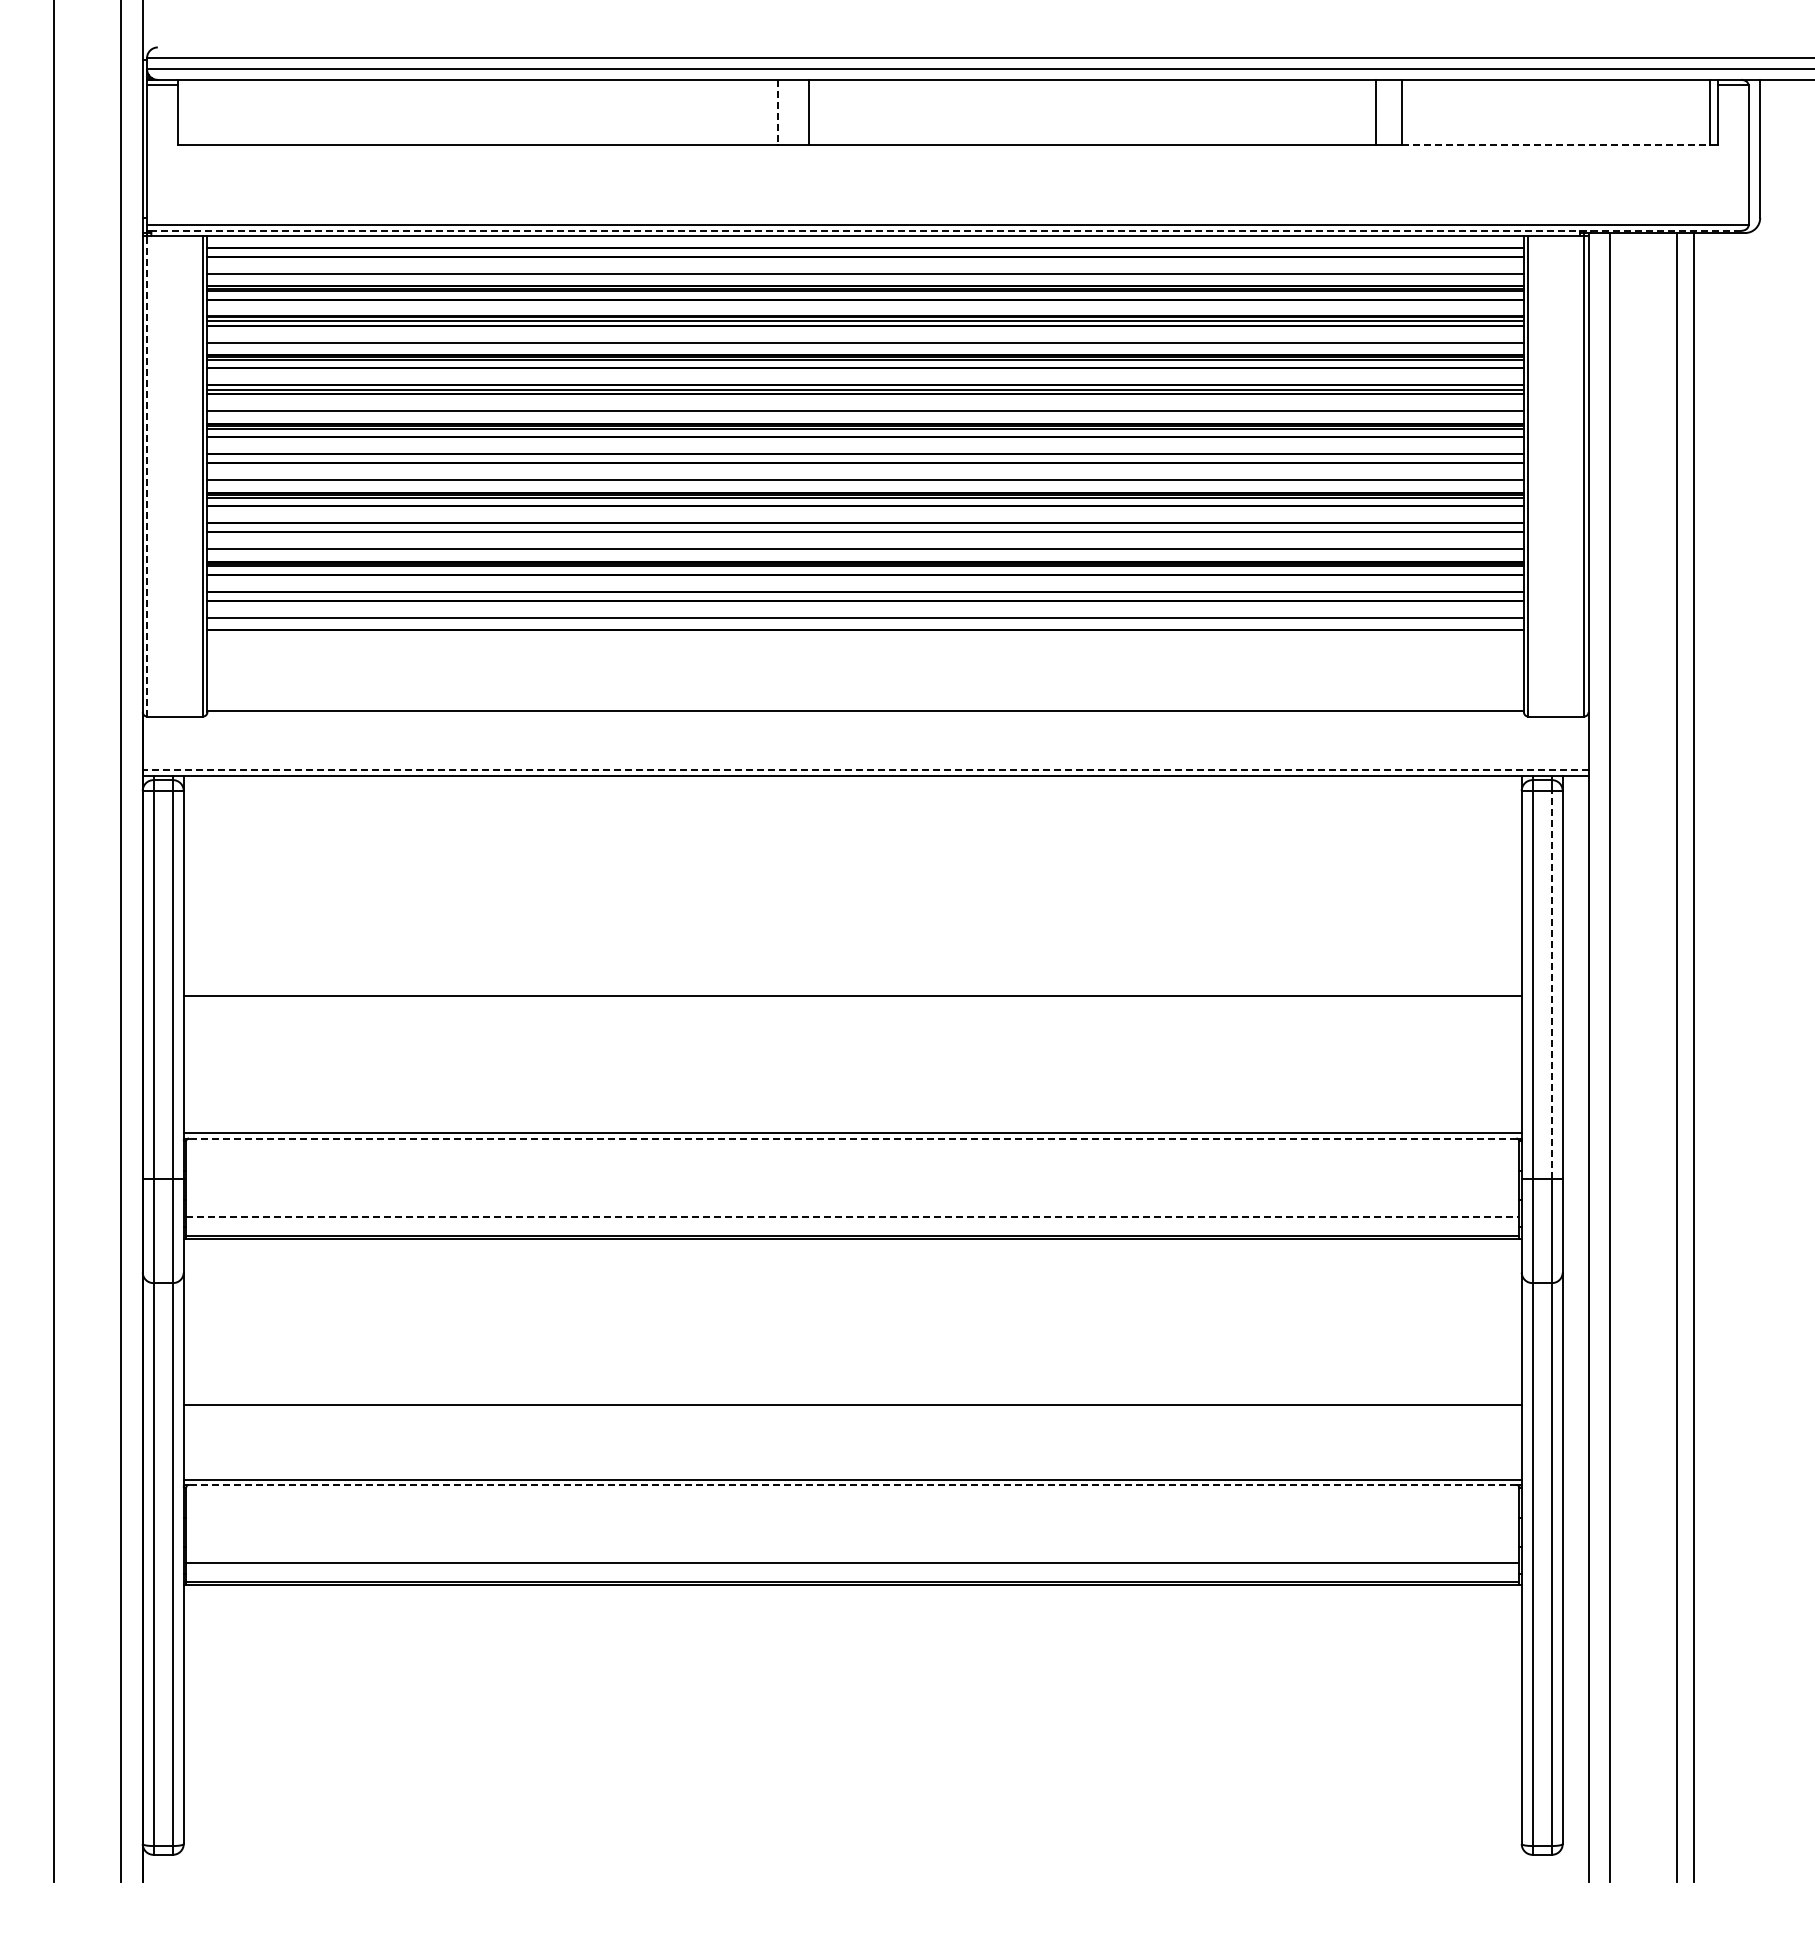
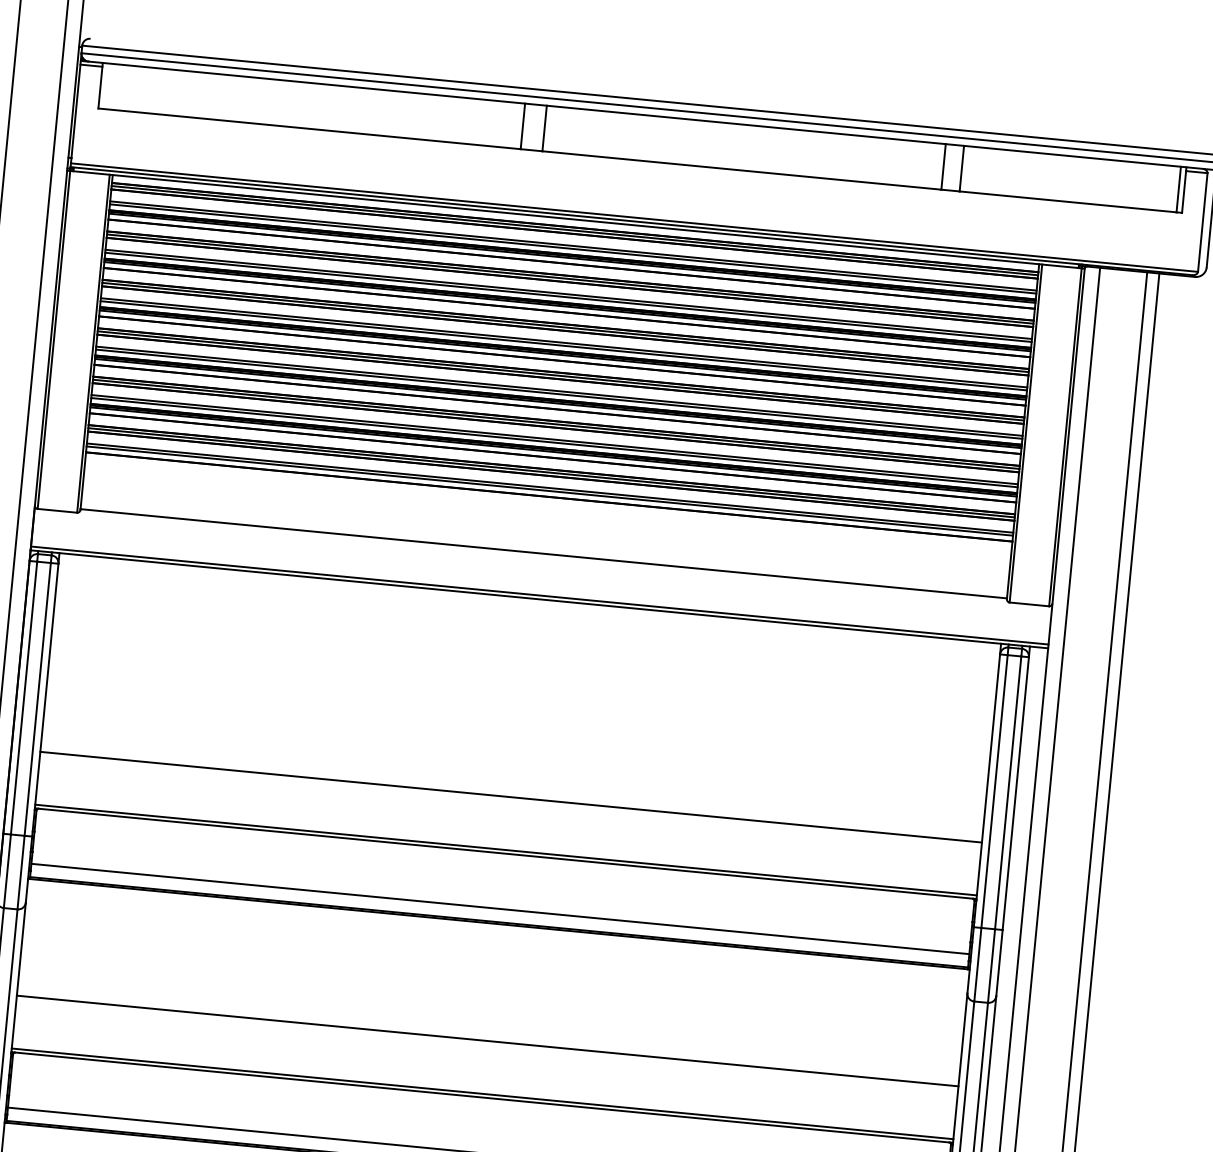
line: (778, 112) -> (523, 126), dashed -> solid
line: (1556, 144) -> (1068, 201), dashed -> solid
line: (944, 230) -> (631, 220), dashed -> solid
line: (865, 251) -> (574, 230), added
line: (865, 277) -> (573, 248), added
line: (865, 346) -> (568, 297), added
line: (865, 415) -> (563, 345), added
line: (865, 458) -> (560, 376), added
line: (147, 475) -> (54, 339), dashed -> solid
line: (865, 484) -> (559, 394), added
line: (865, 527) -> (556, 424), added
line: (865, 553) -> (554, 442), added
line: (865, 595) -> (551, 472), added
line: (865, 621) -> (549, 490), added
line: (865, 770) -> (539, 595), dashed -> solid
line: (1551, 984) -> (1007, 792), dashed -> solid
line: (852, 996) -> (510, 797), moved
line: (852, 1138) -> (505, 853), dashed -> solid
line: (853, 1217) -> (500, 909), dashed -> solid
line: (852, 1484) -> (482, 1097), dashed -> solid

